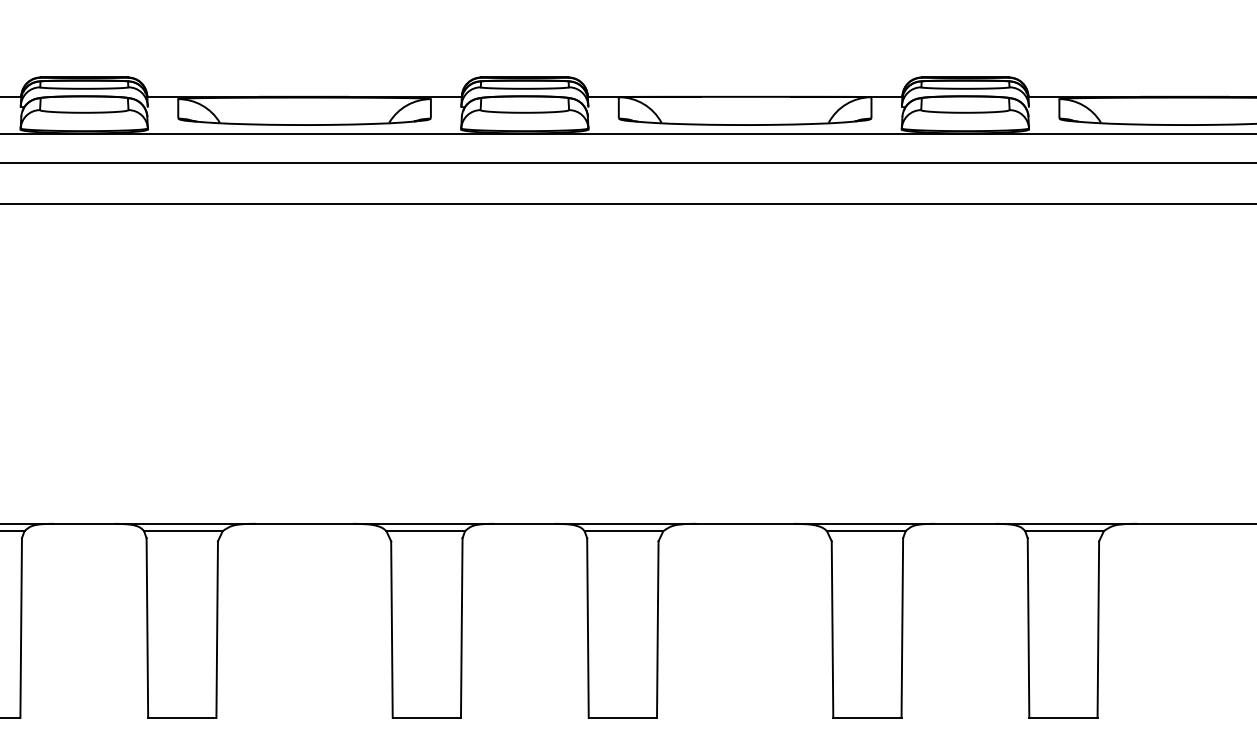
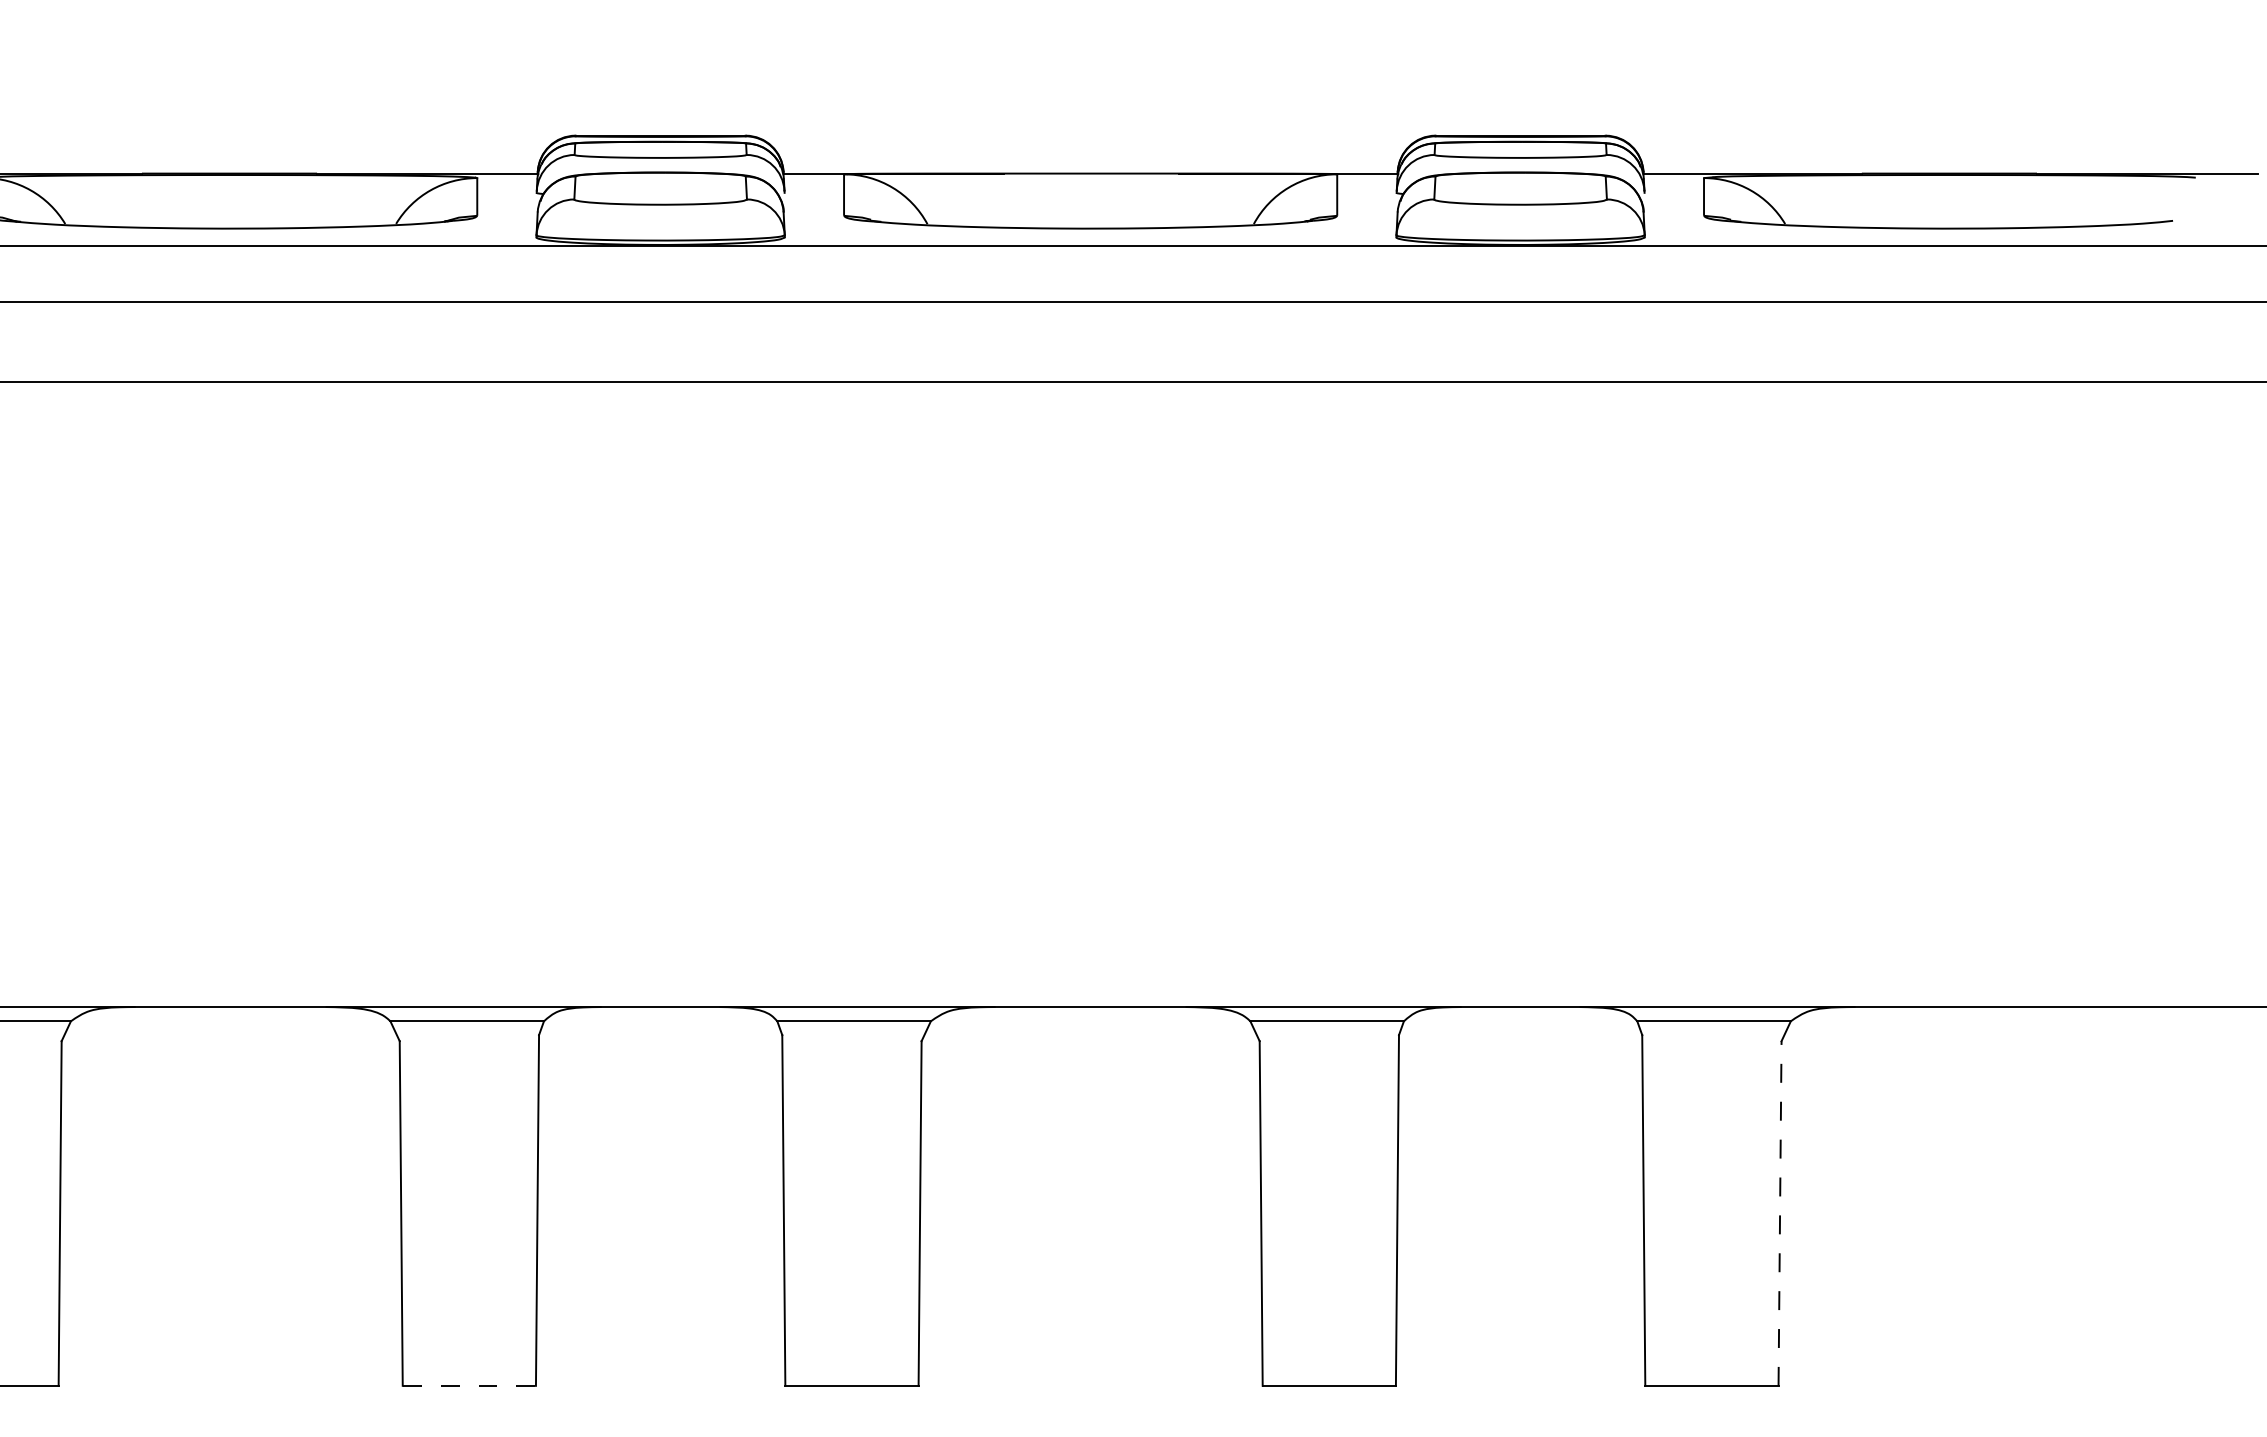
line: (1098, 629) -> (1780, 1213), solid -> dashed
line: (427, 717) -> (470, 1385), solid -> dashed

